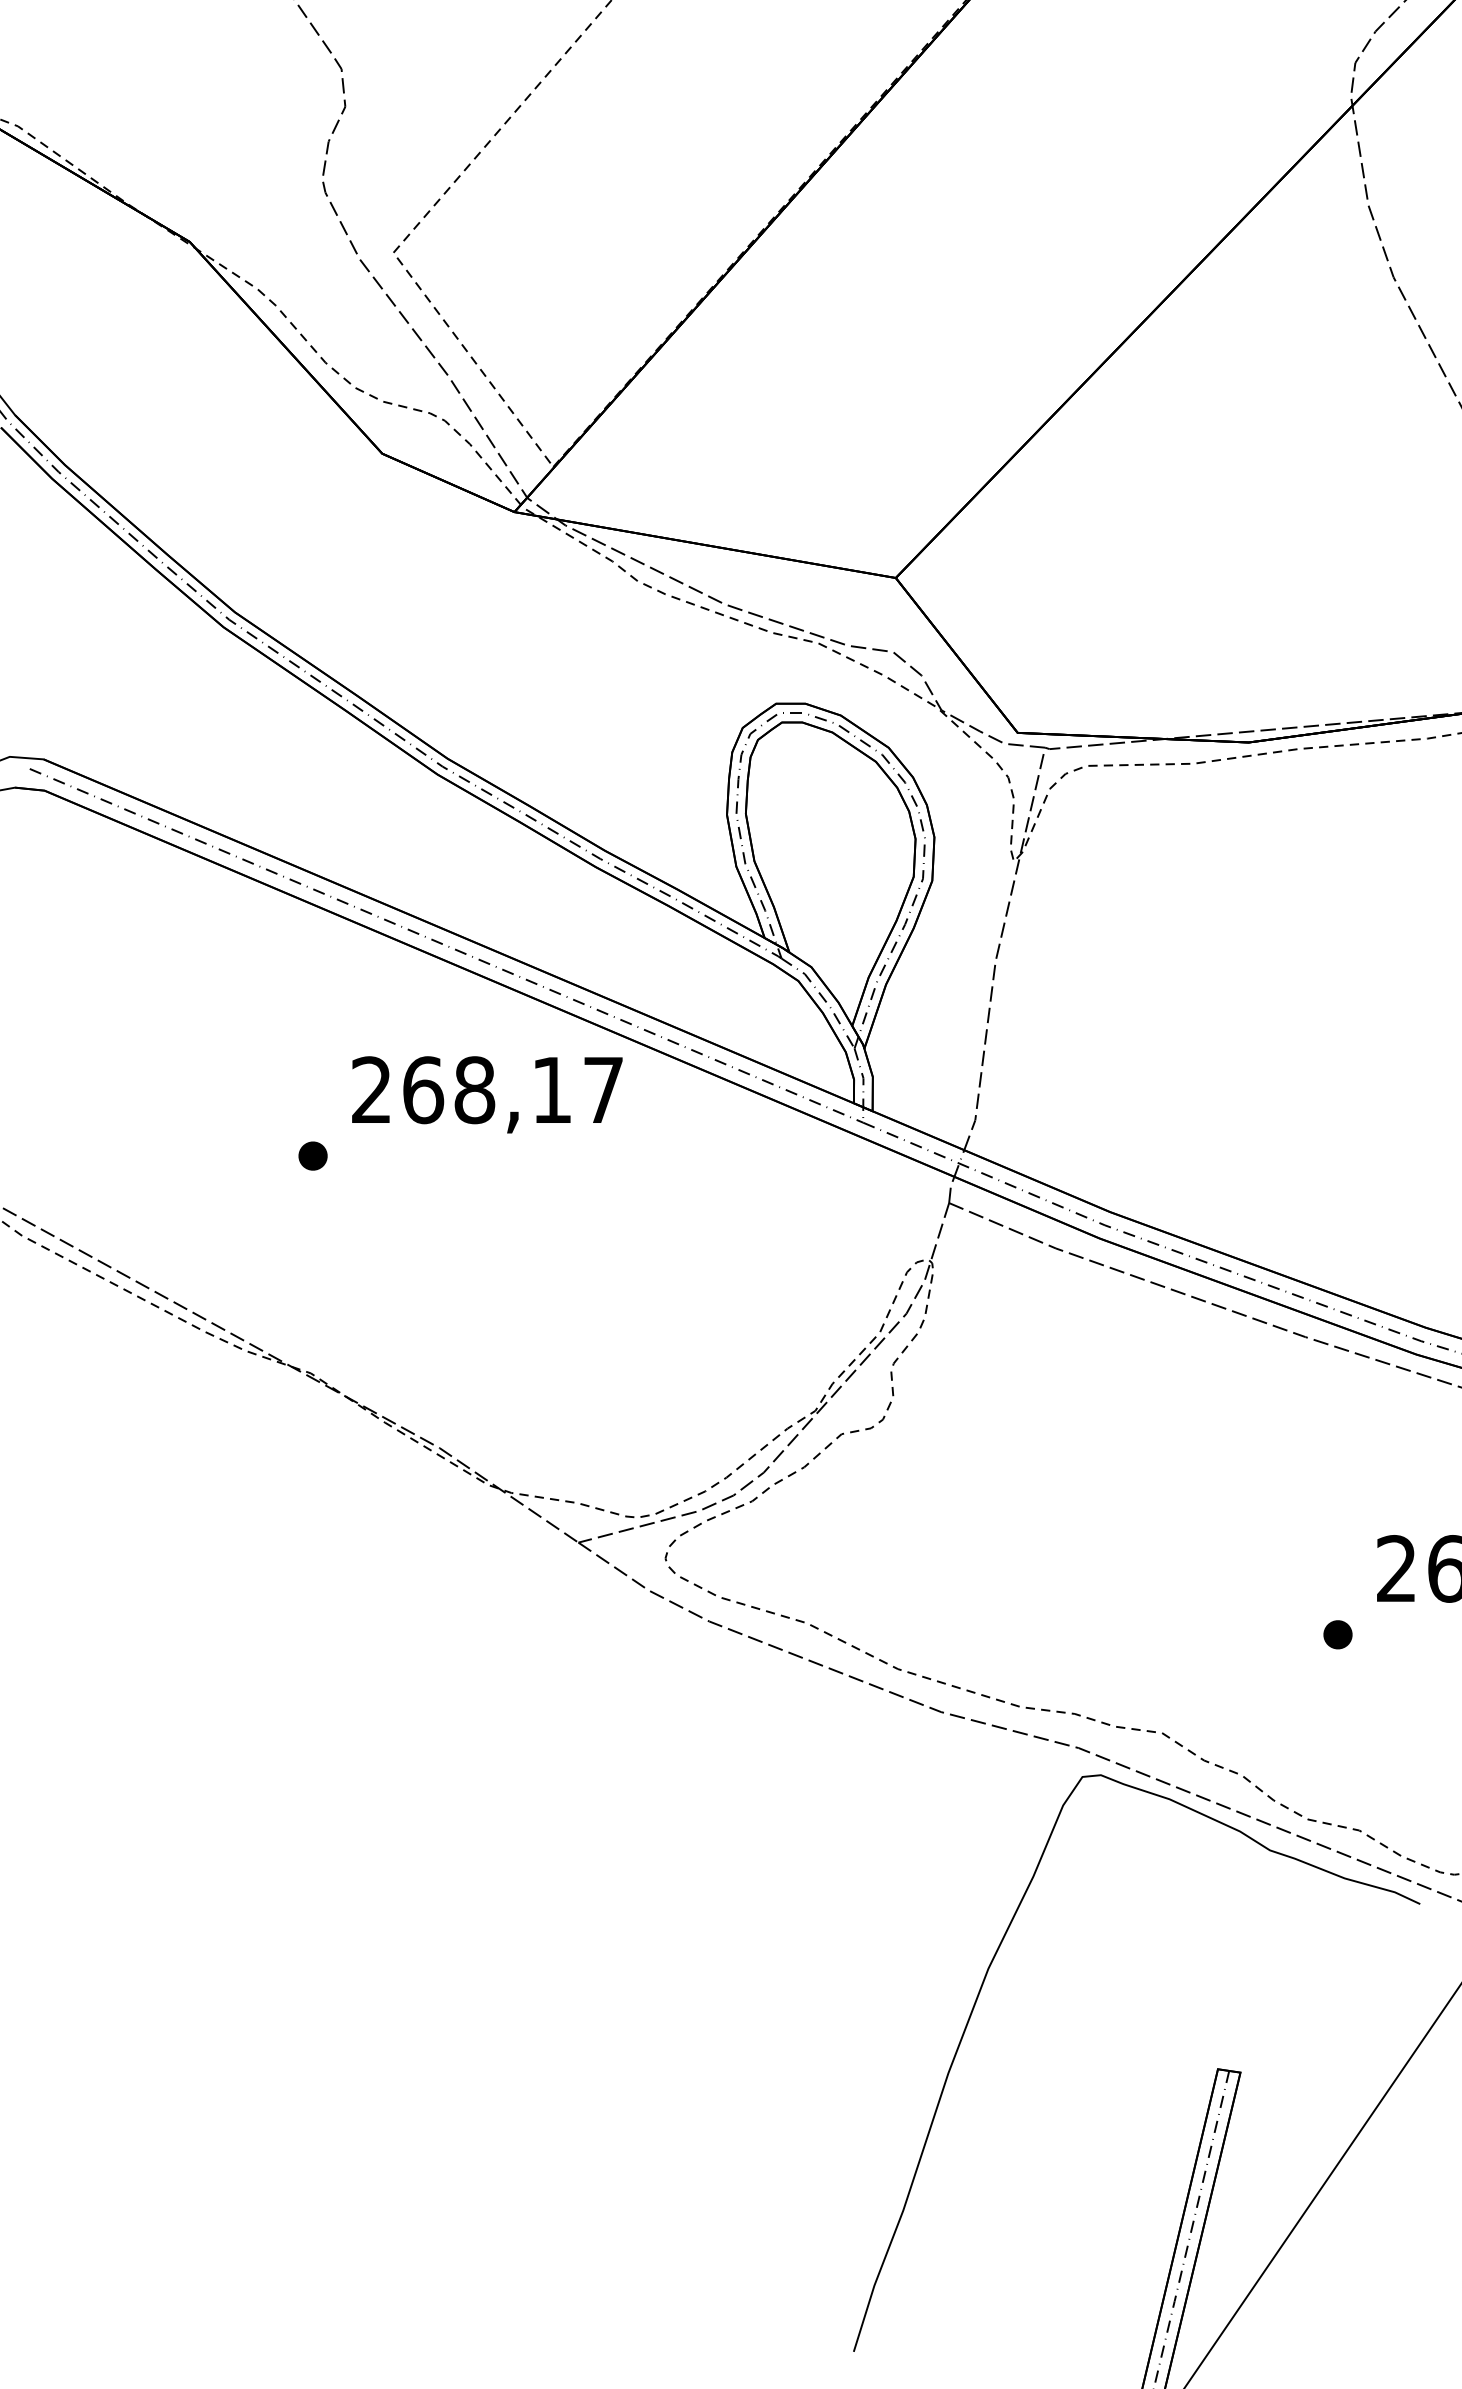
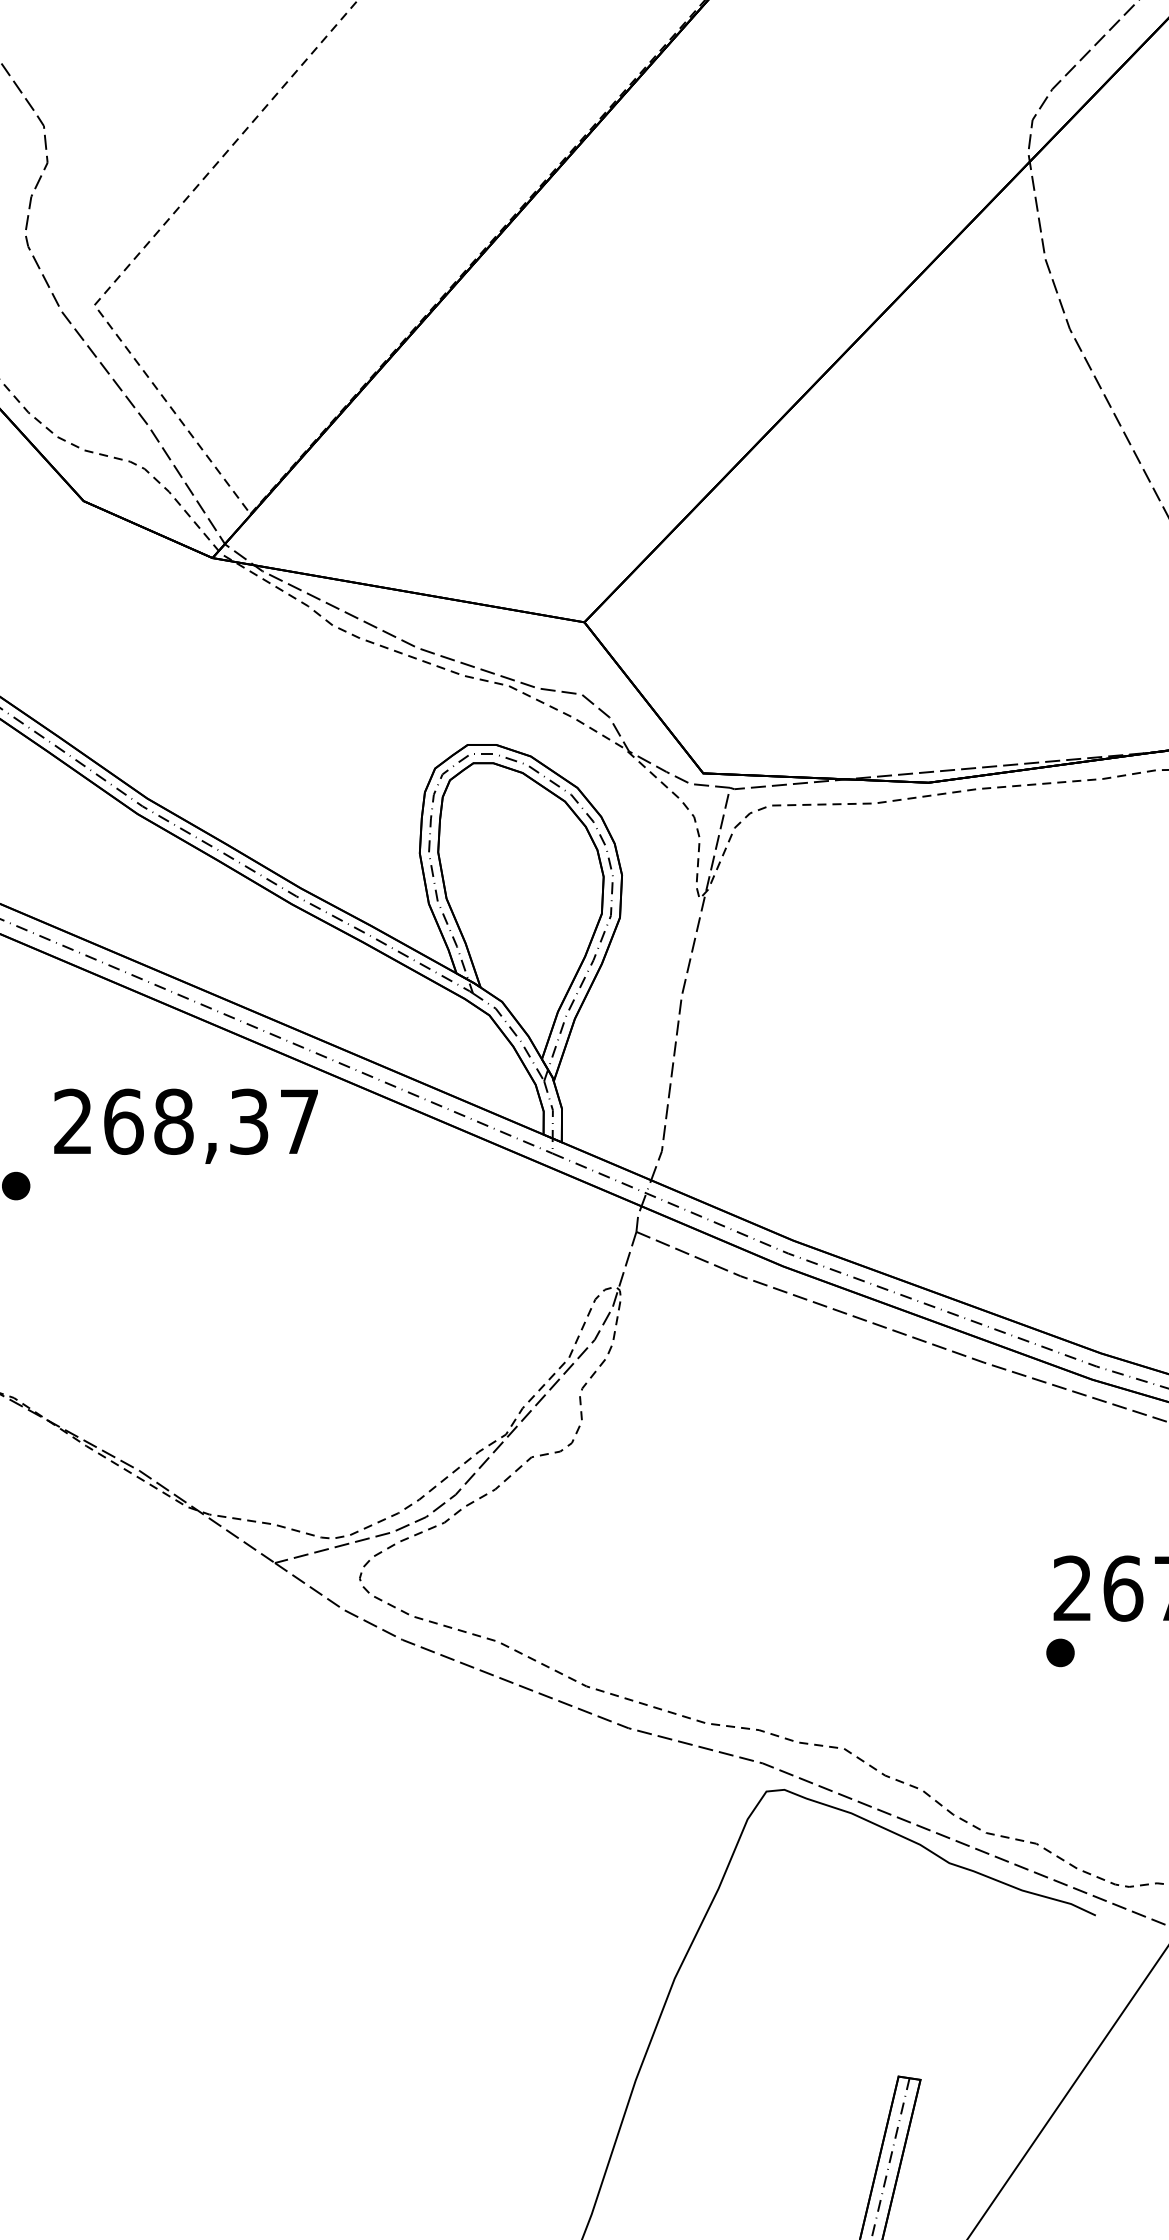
text: (551, 1090) -> (248, 1122), 268,17 -> 268,37
part: (1337, 1634) -> (1060, 1652), moved

